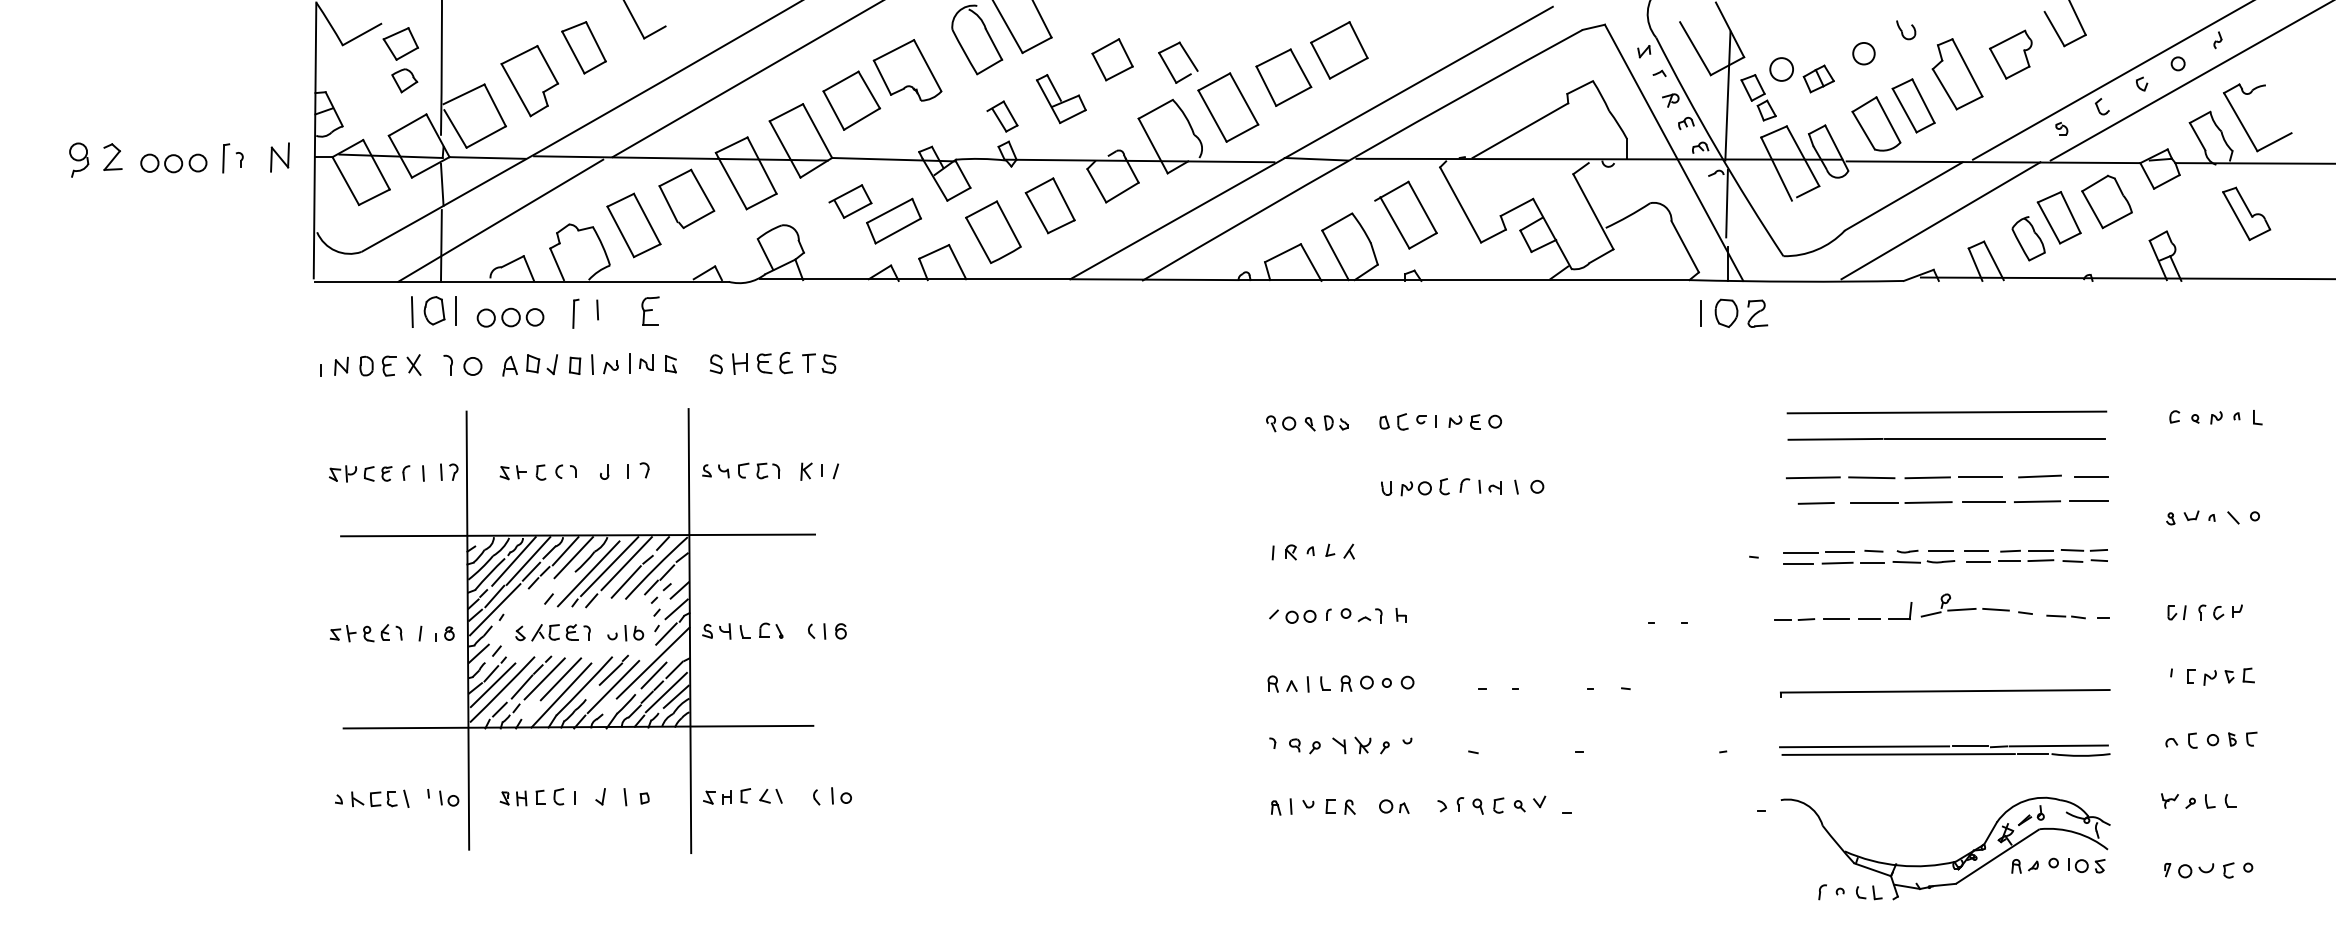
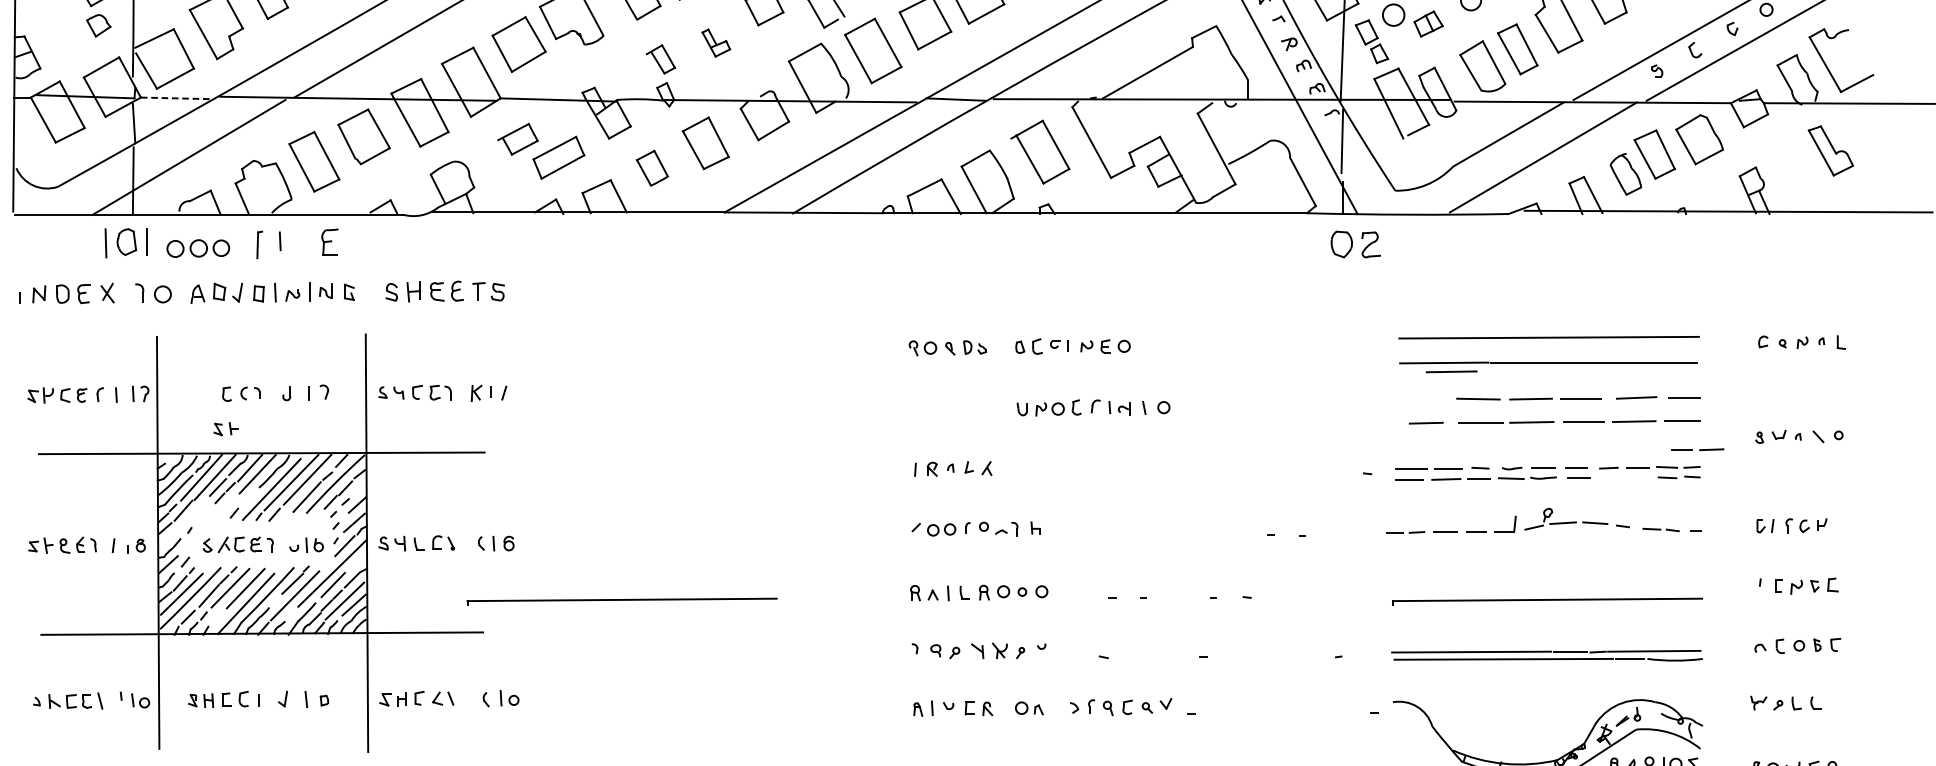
part: (1061, 99) -> (716, 43), size x0.6
line: (488, 158) -> (177, 98), solid -> dashed
part: (993, 232) -> (652, 168), size x0.6
line: (1701, 313) -> (1318, 244), removed
part: (512, 472) -> (225, 428), moved
line: (1813, 477) -> (1451, 371), moved
line: (2027, 560) -> (1699, 449), moved
line: (495, 609) -> (184, 522), removed
part: (961, 693) -> (622, 601), added

